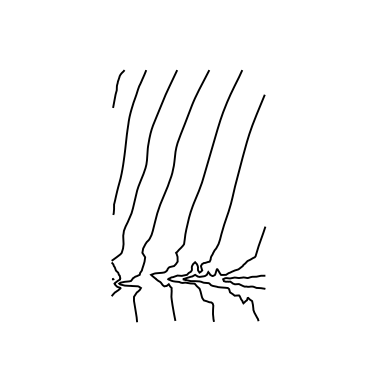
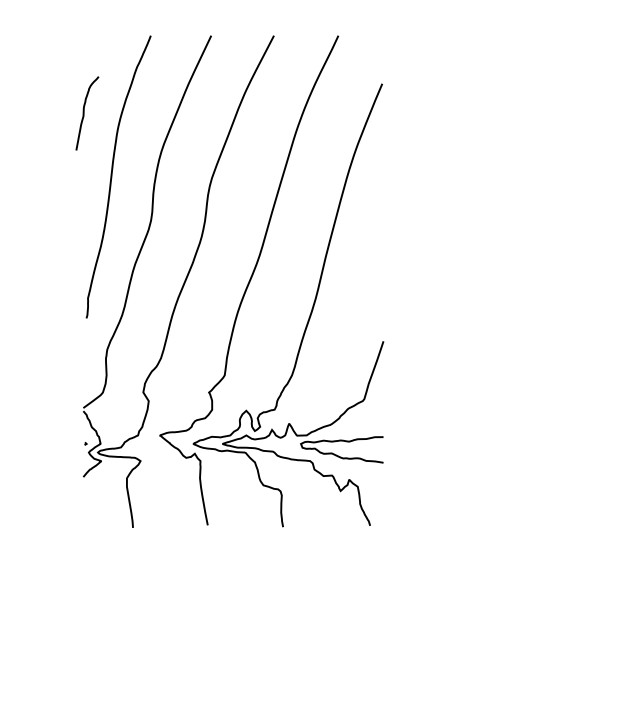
curve: (117, 88) -> (85, 112), moved

